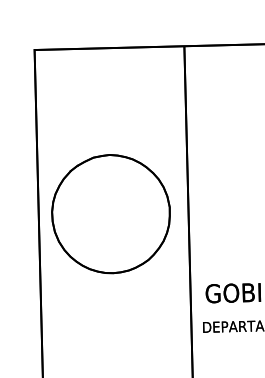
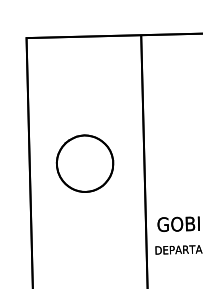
part: (110, 213) -> (84, 163), size x0.62

